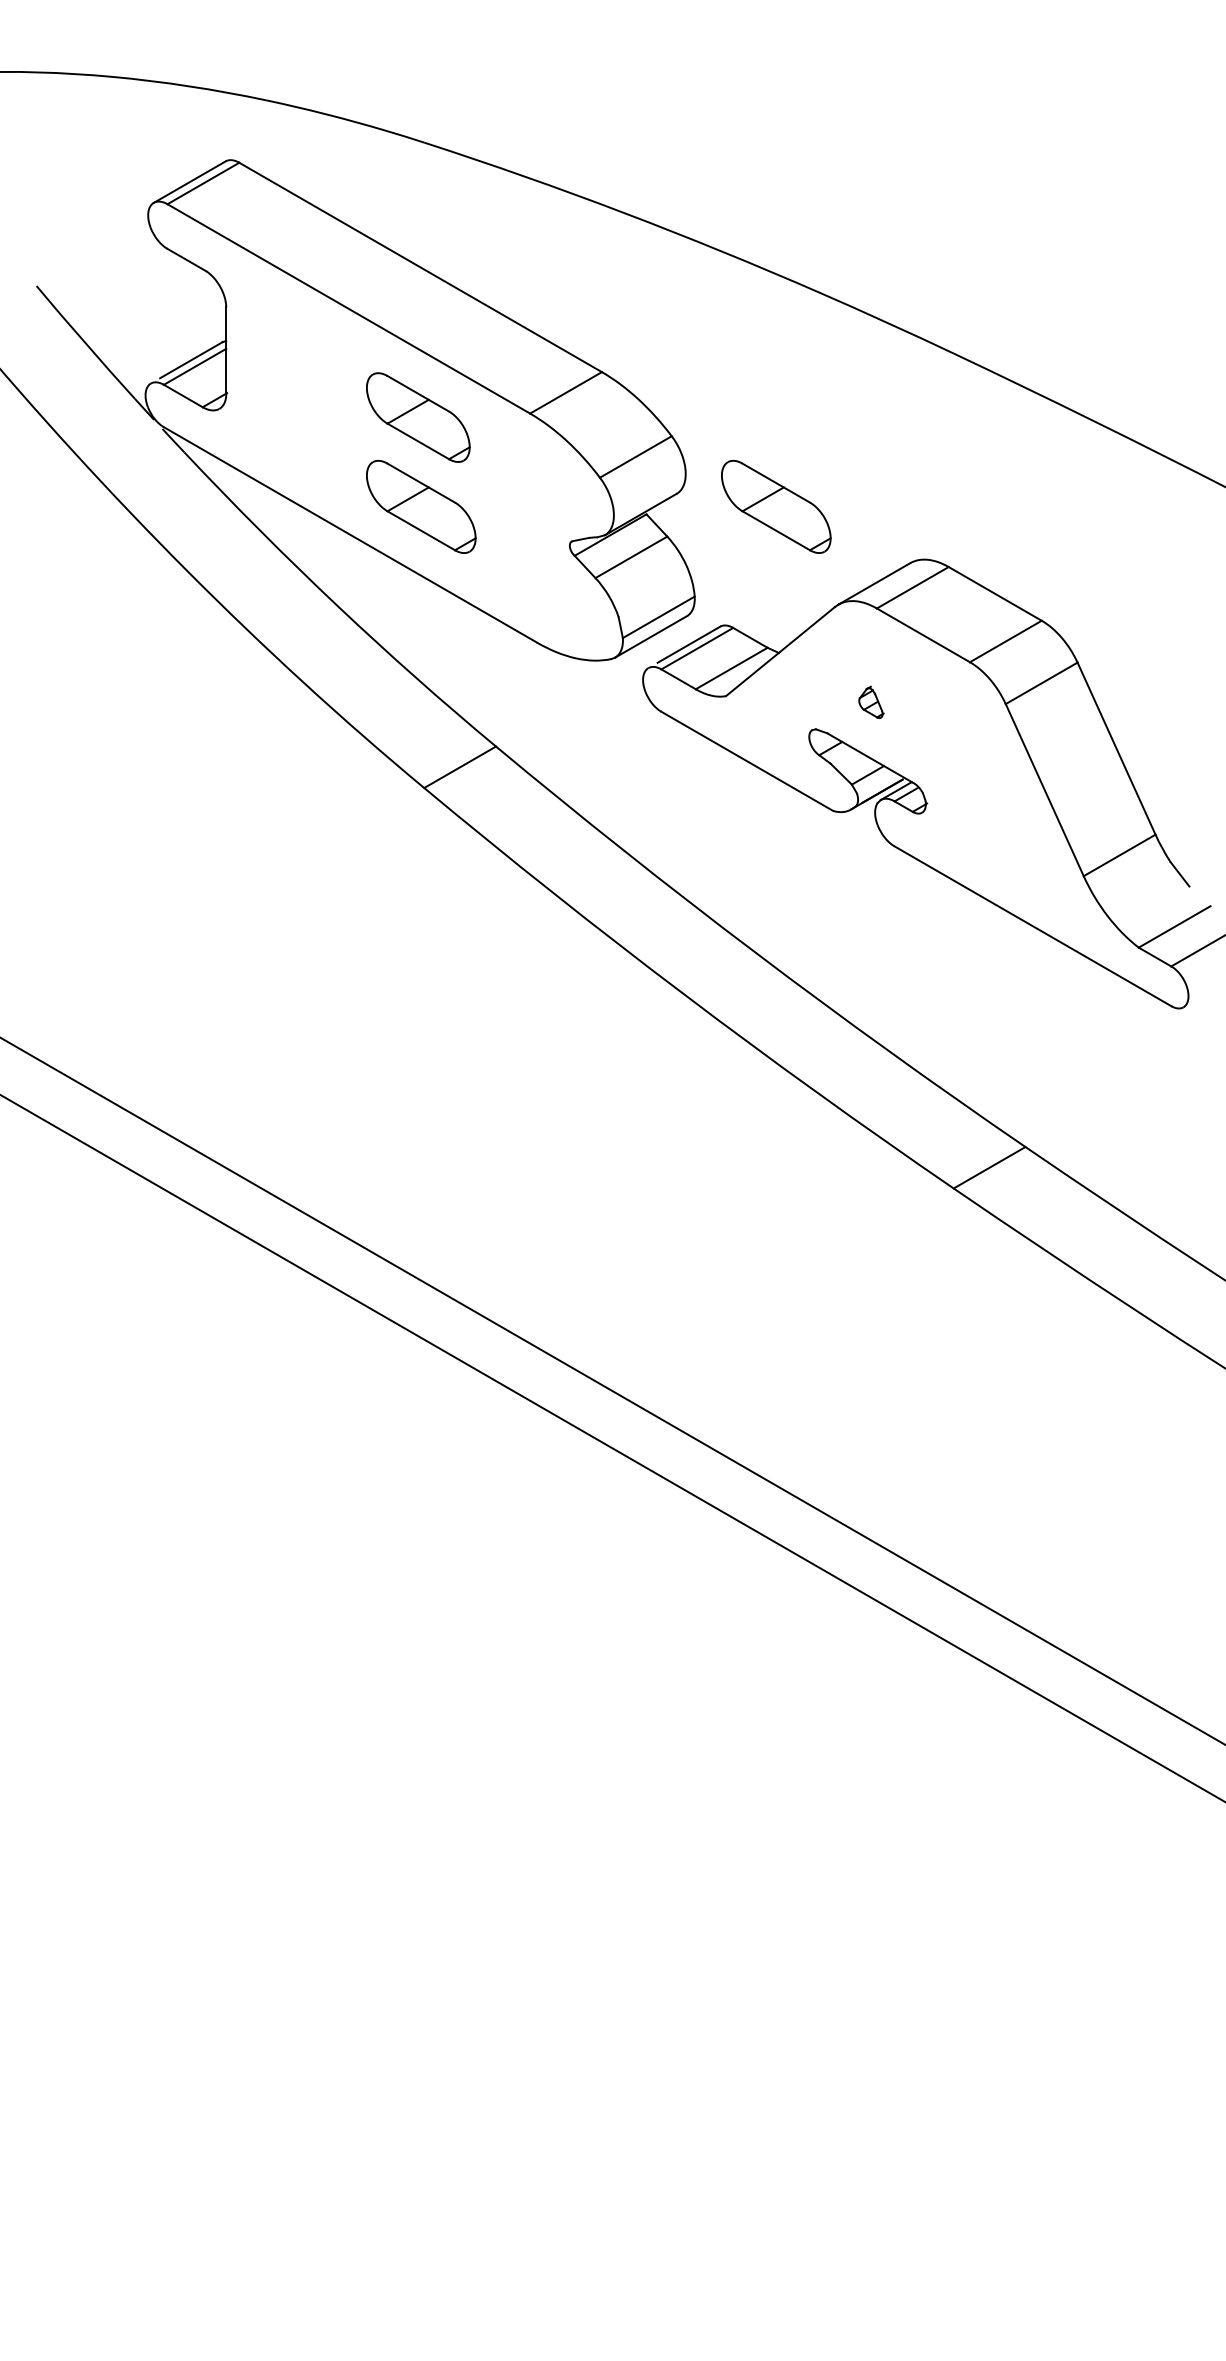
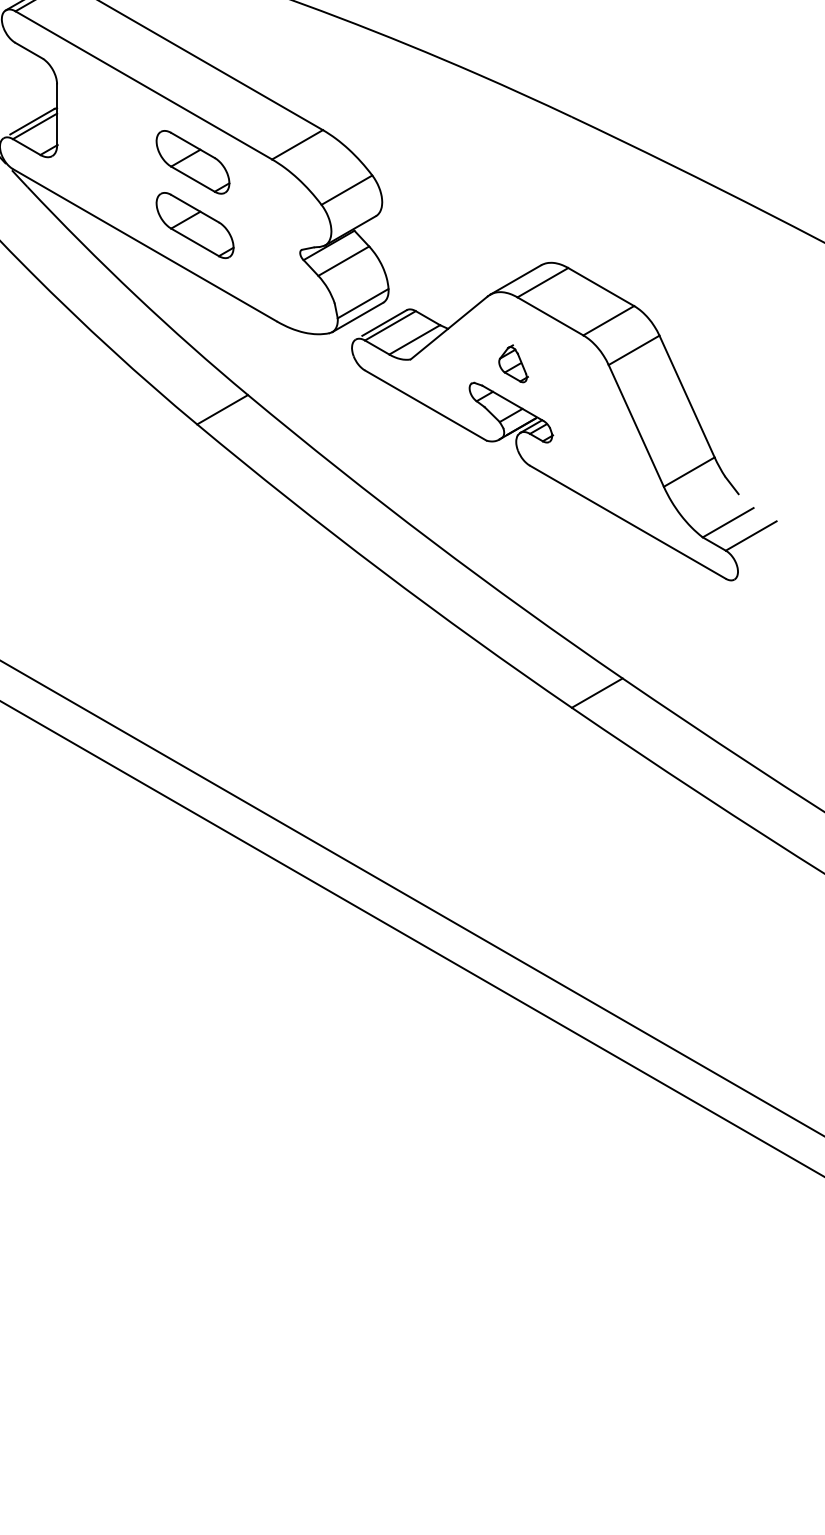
part: (776, 506) -> (446, 225), removed
part: (871, 702) -> (513, 363), size x1.67

